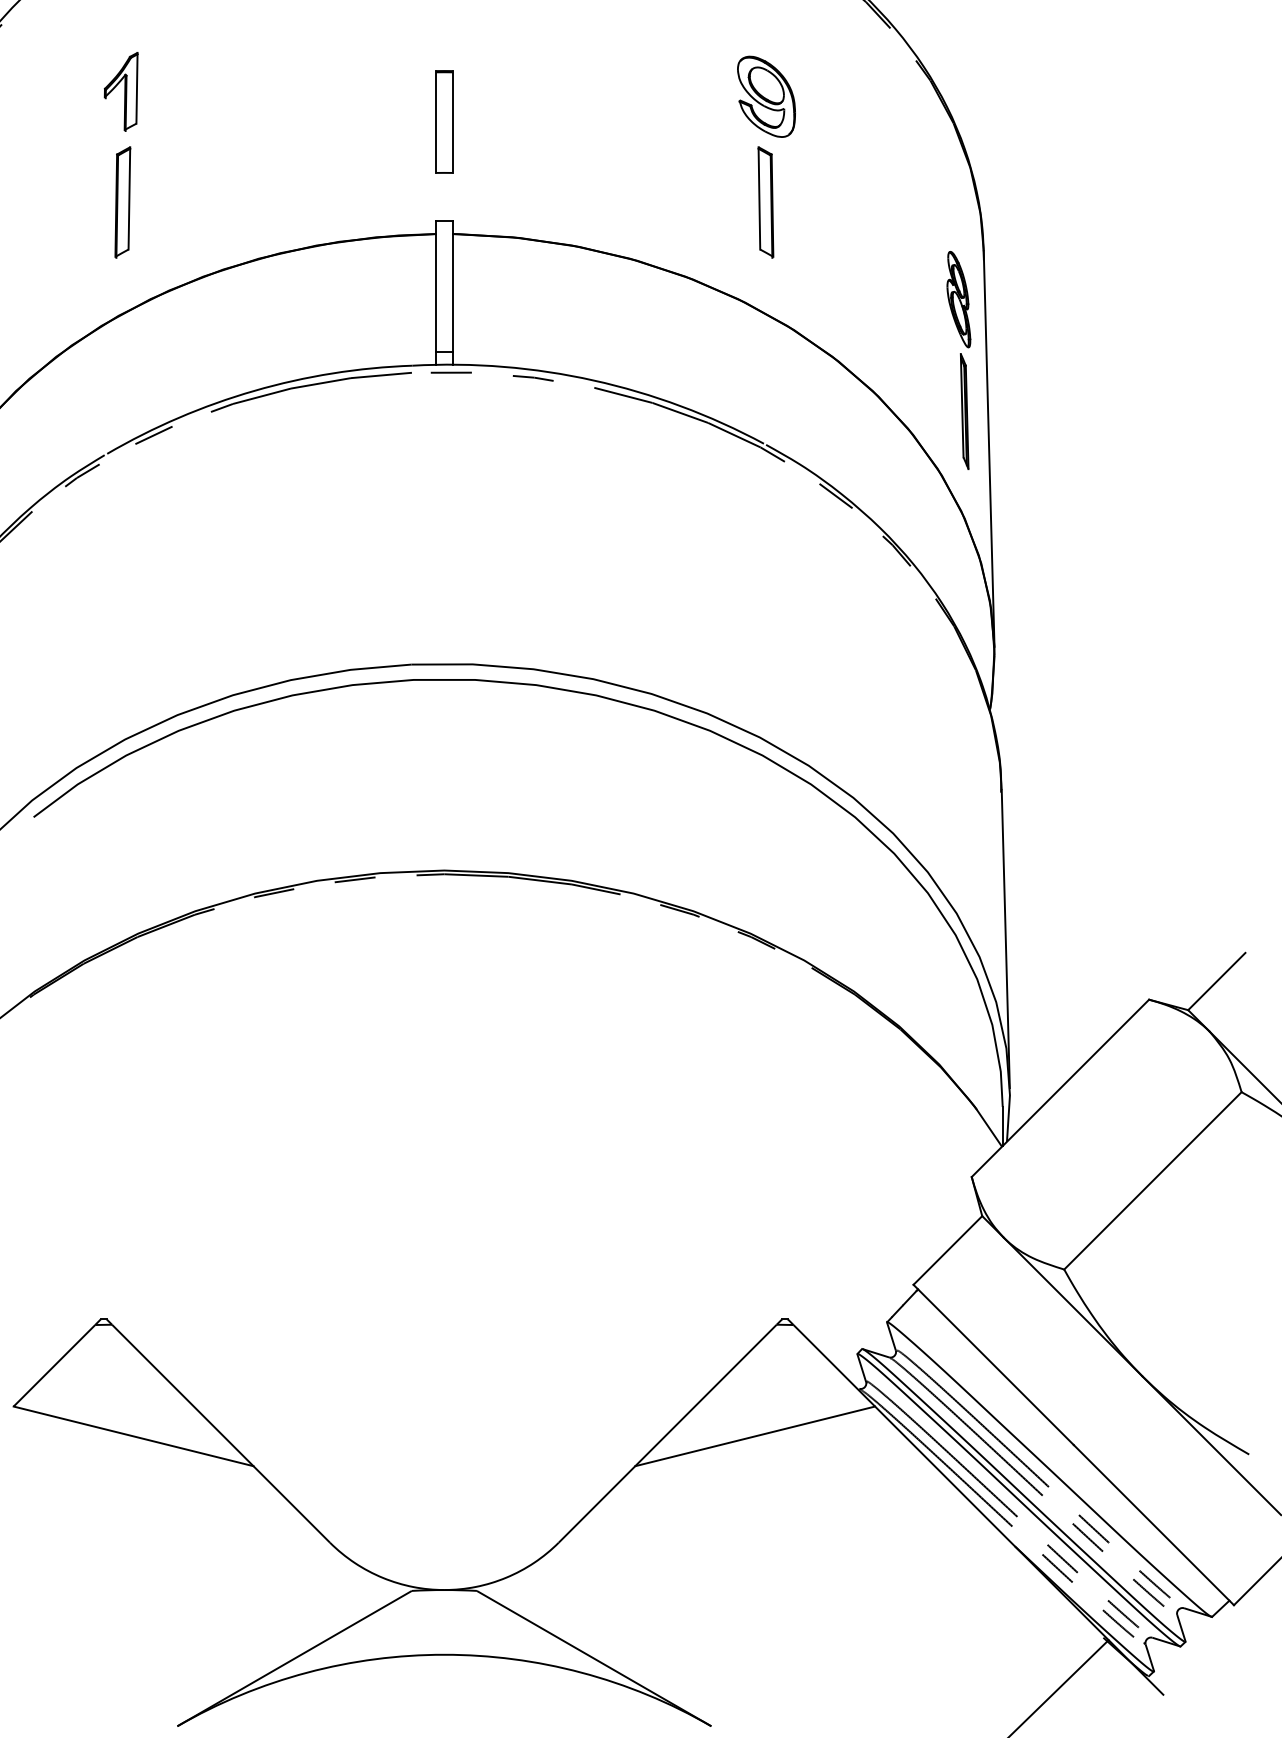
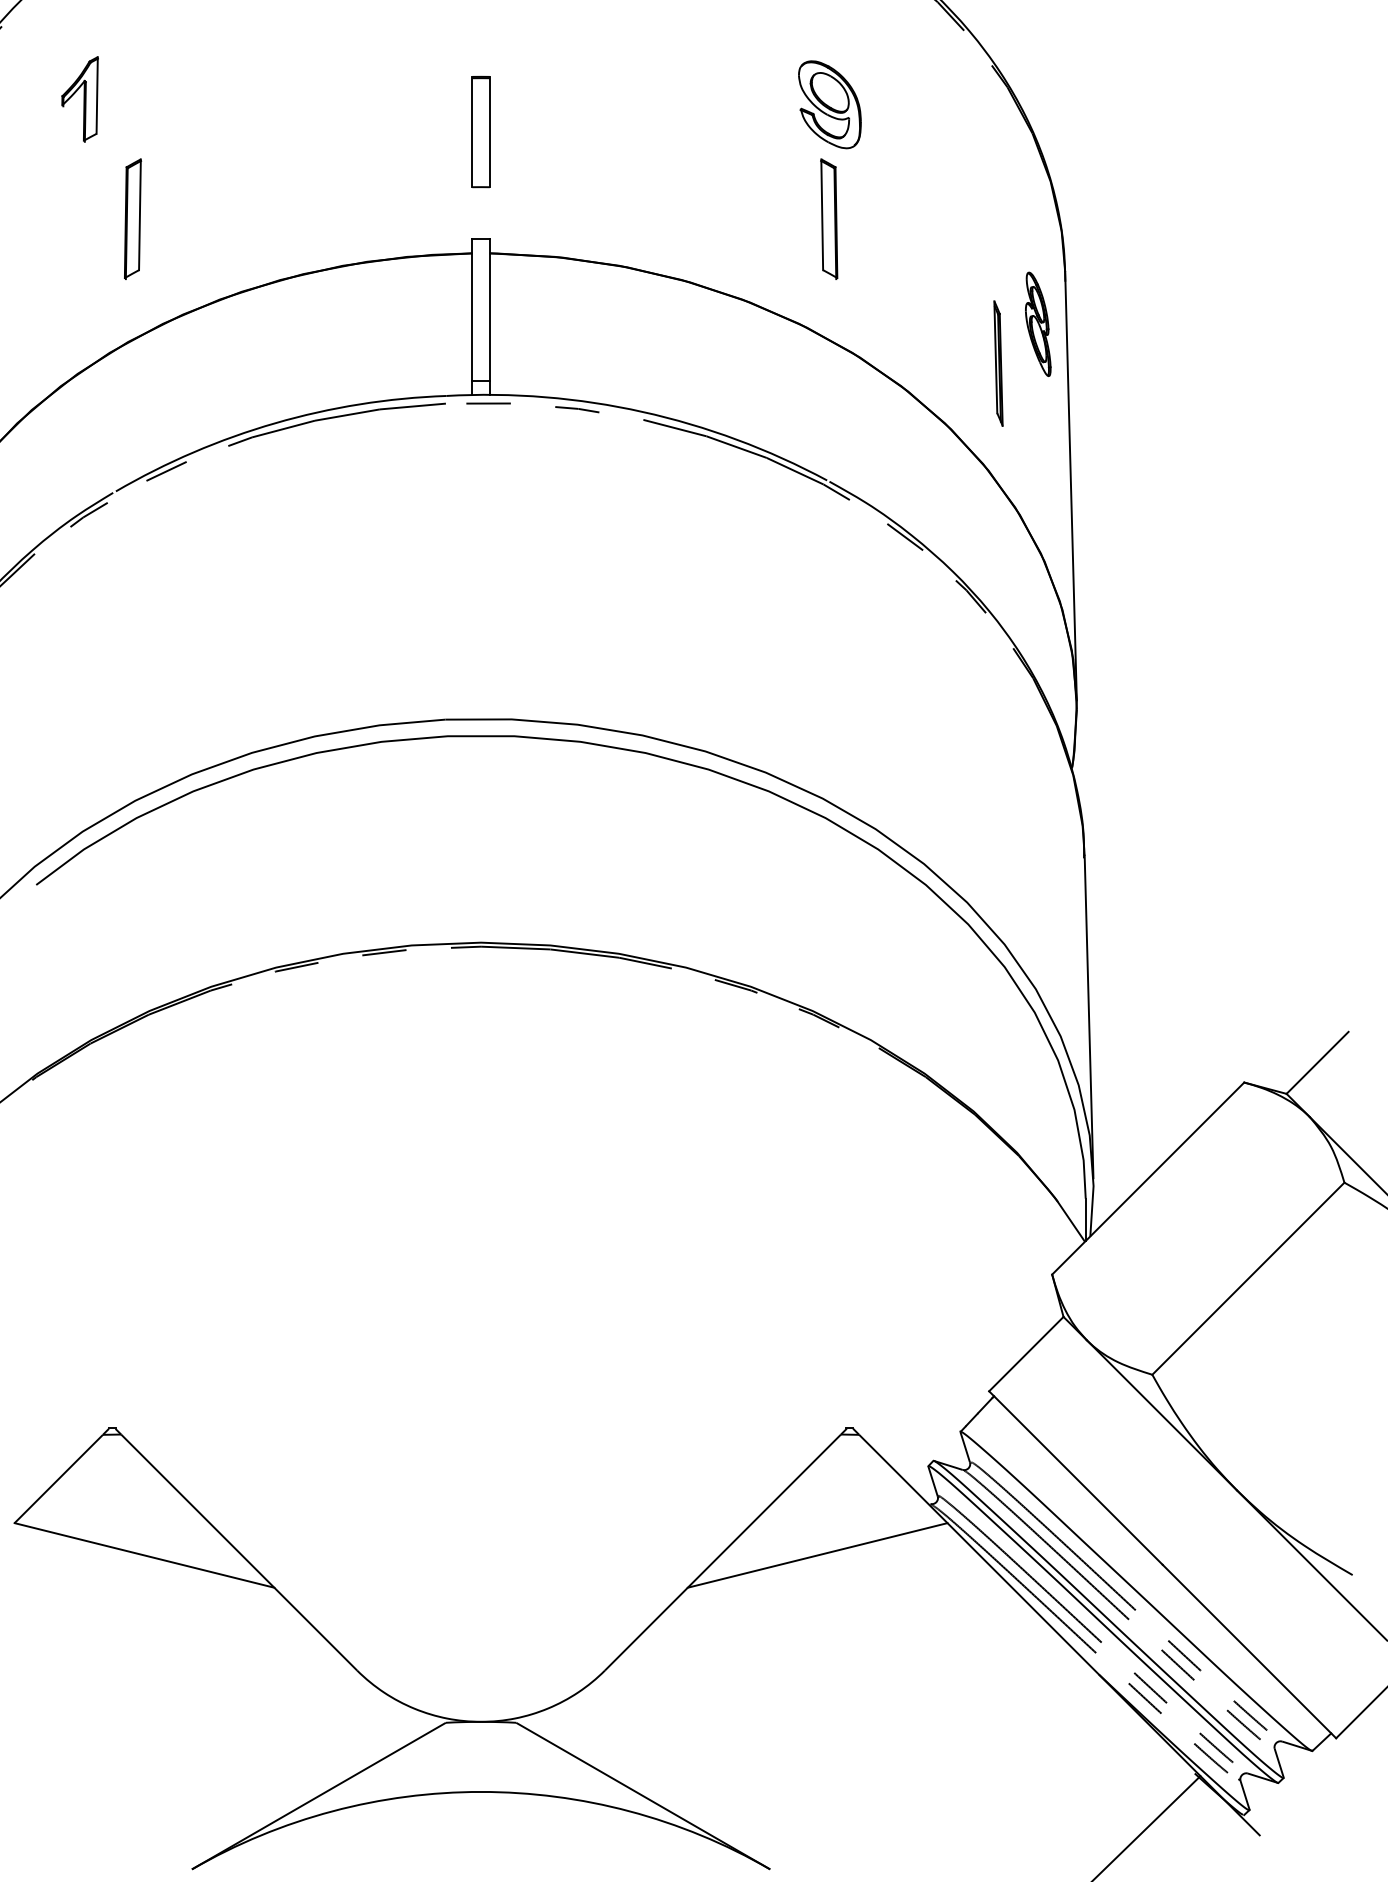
part: (120, 91) -> (79, 99), moved
part: (964, 411) -> (998, 363), moved

